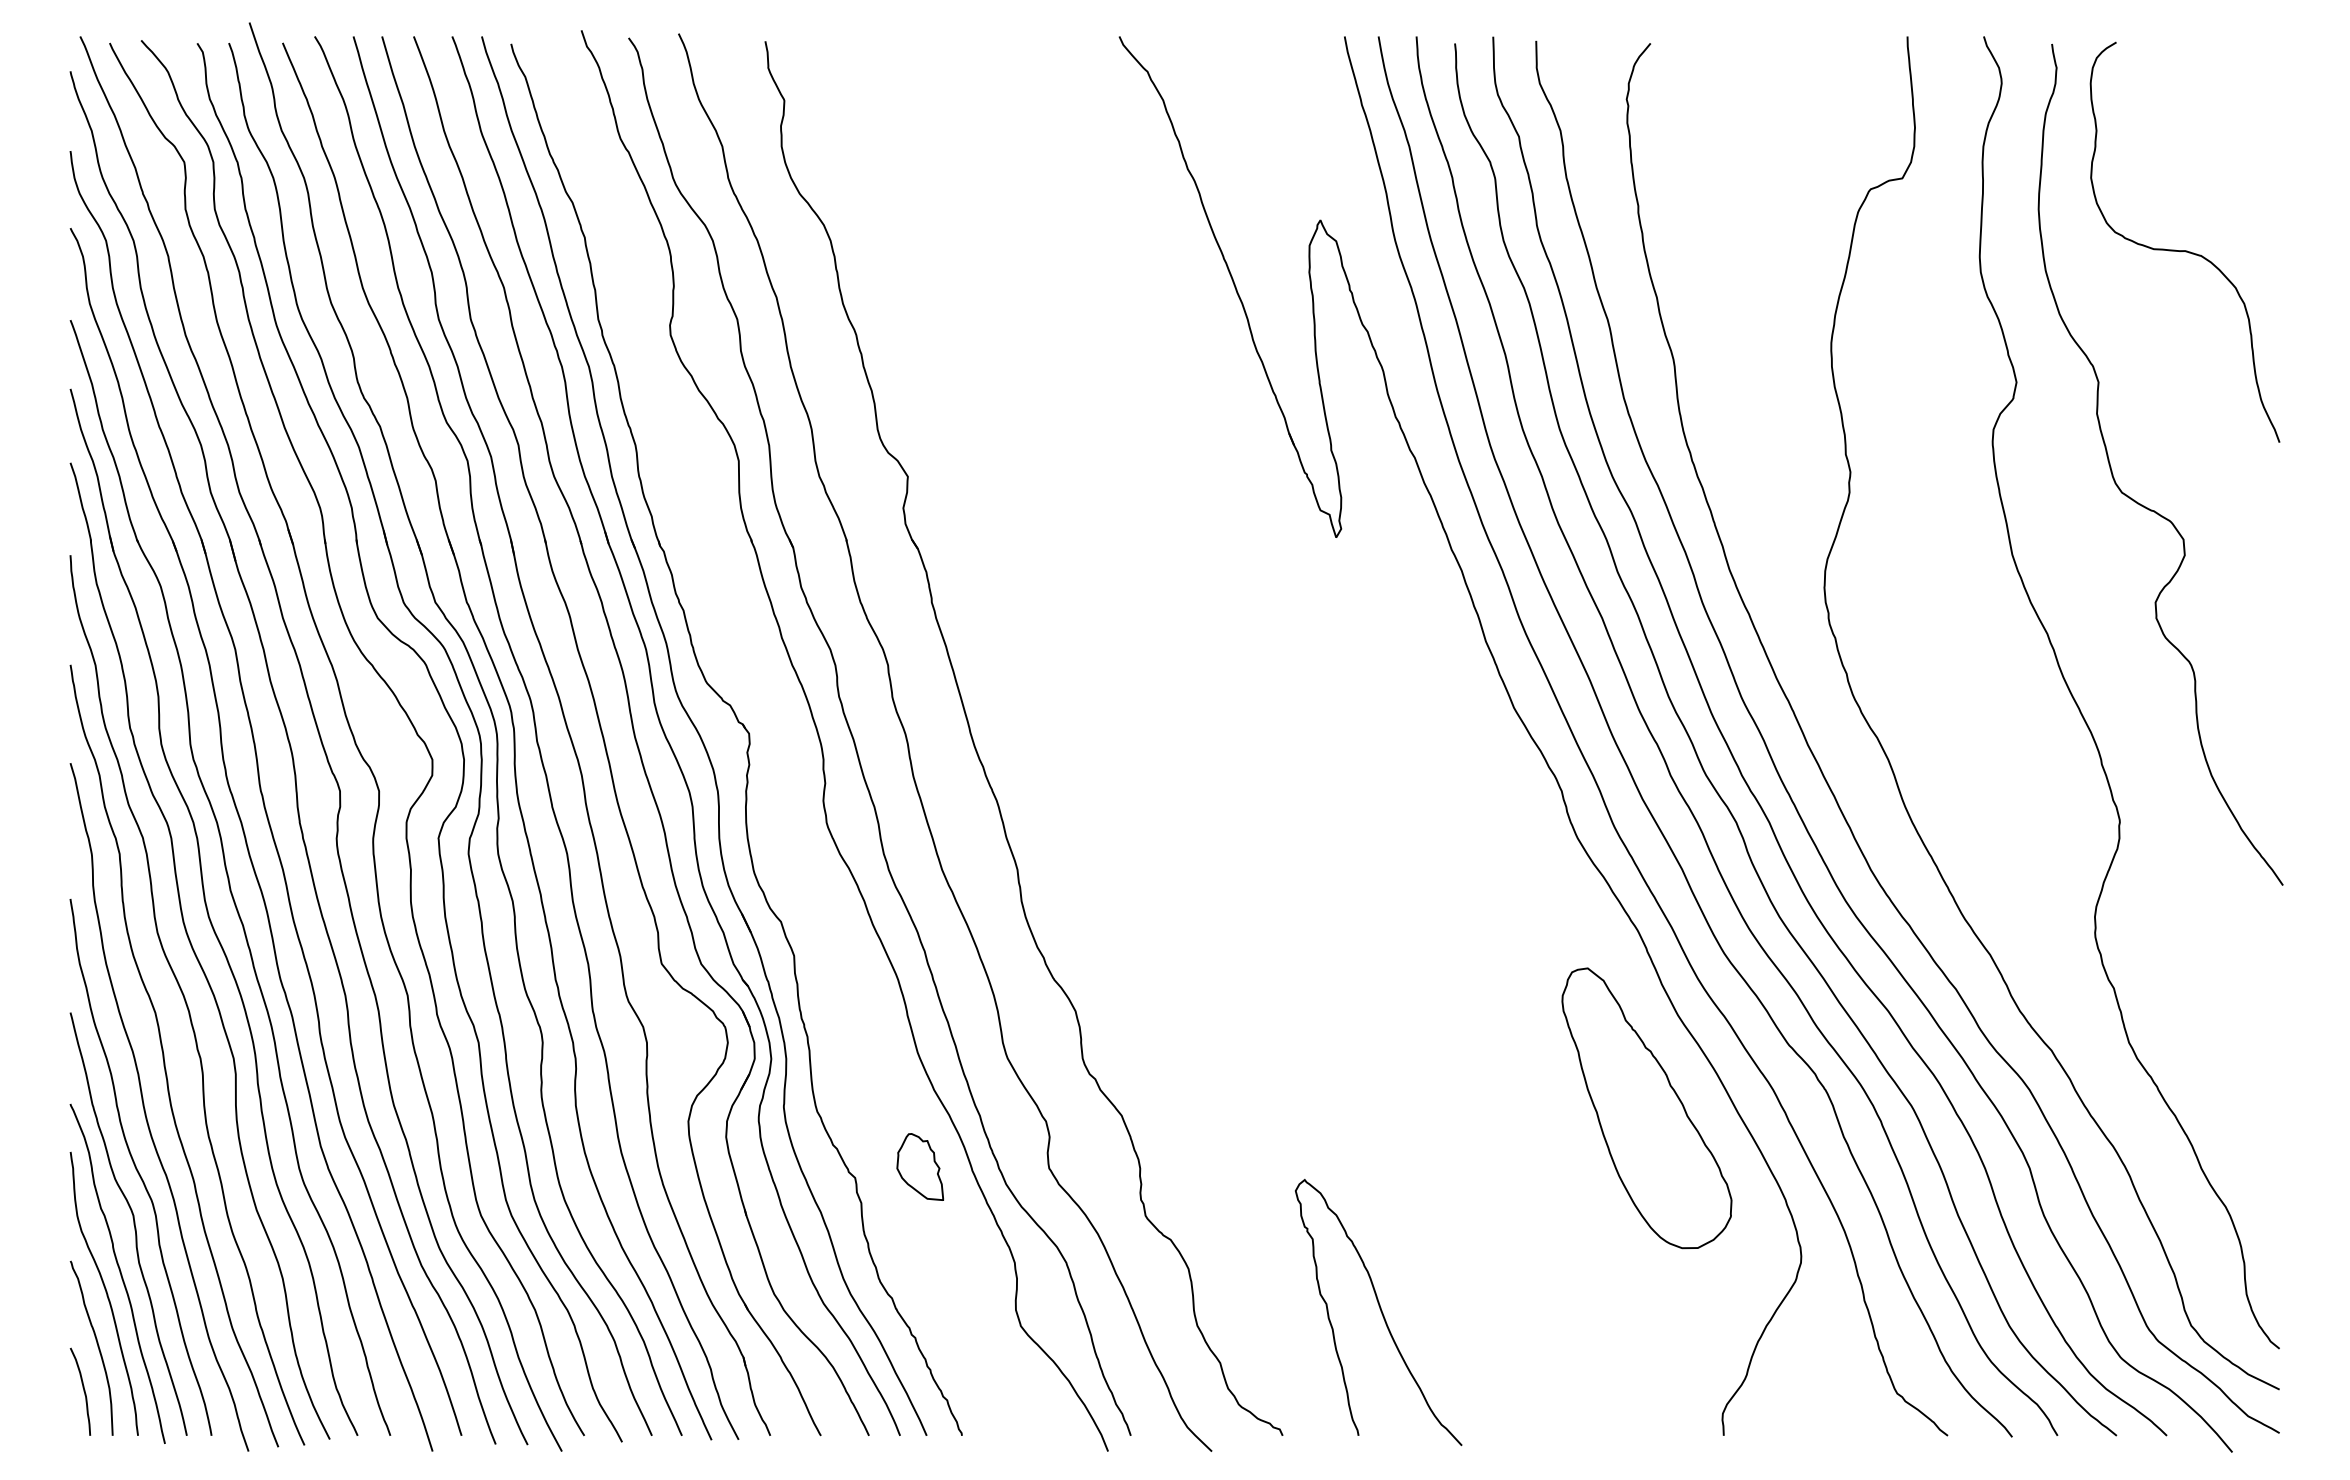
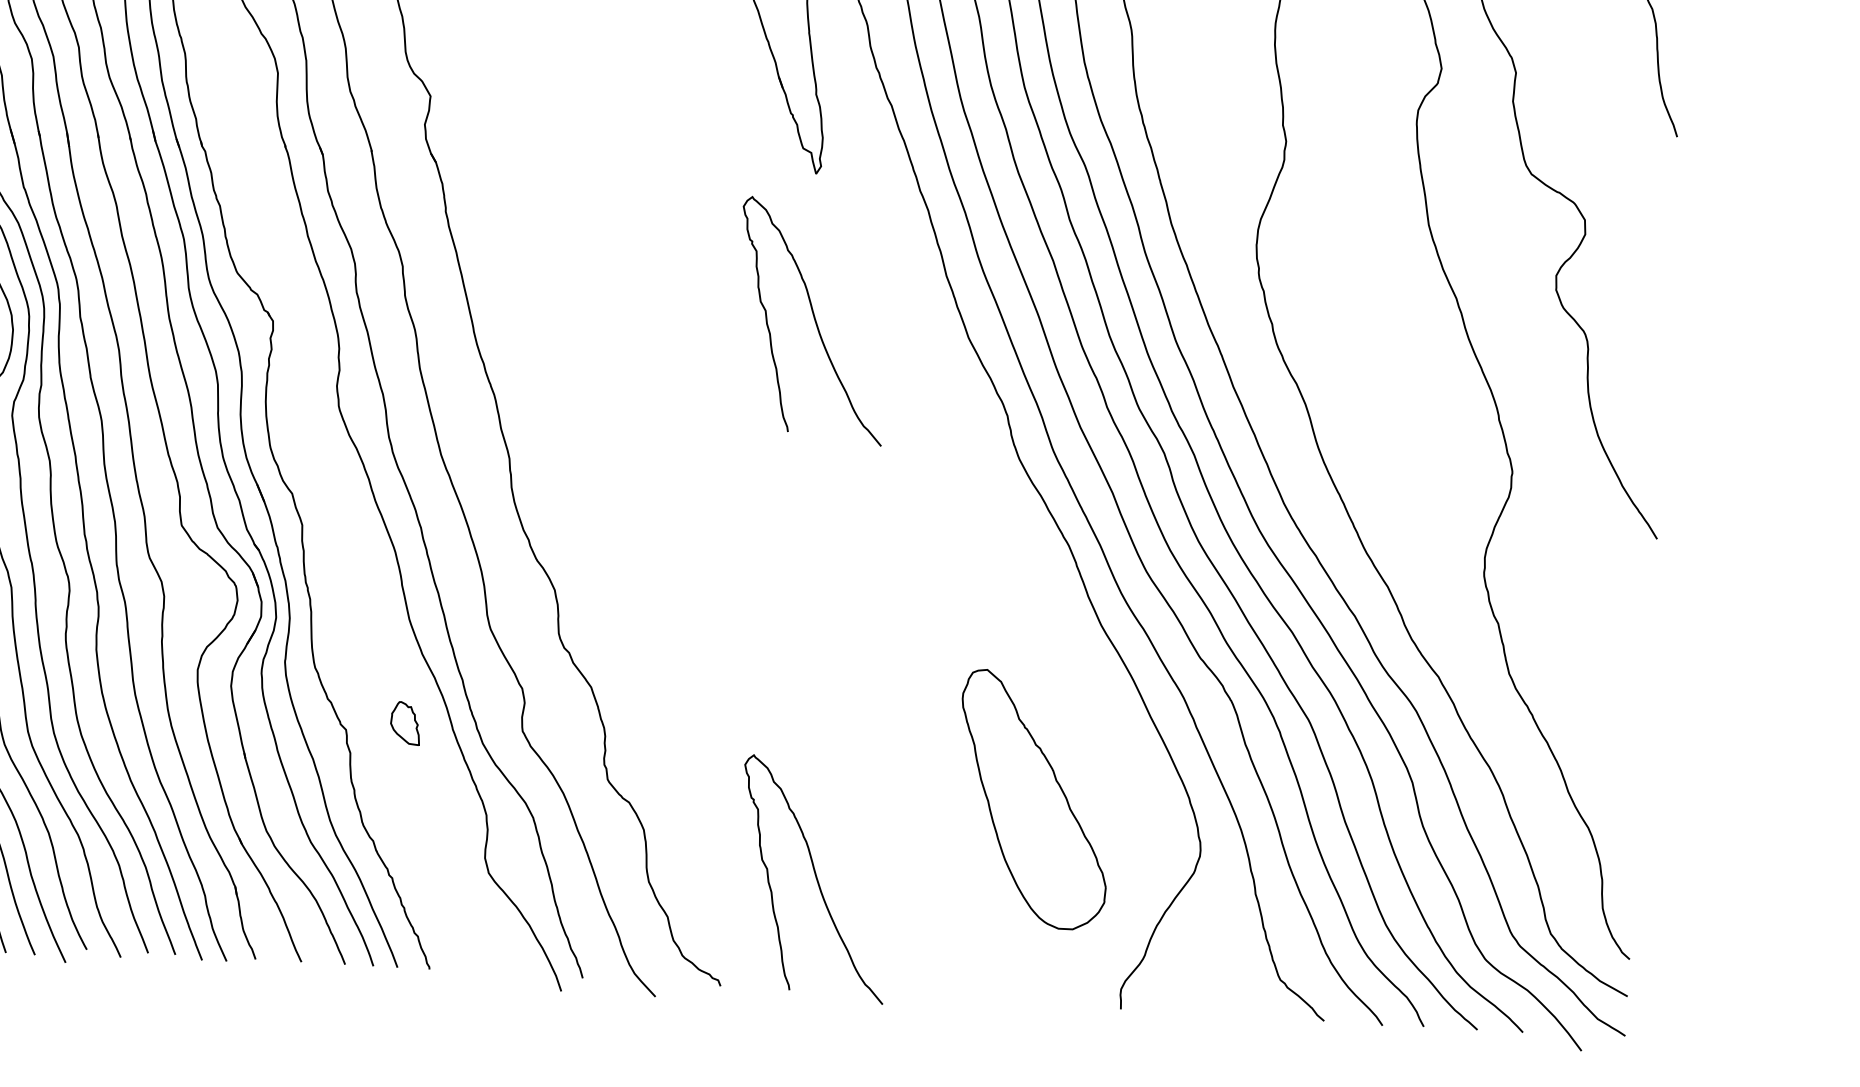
curve: (1343, 698) -> (814, 320), added
part: (1646, 1108) -> (1033, 800), moved
part: (919, 1166) -> (405, 722), size x0.7

